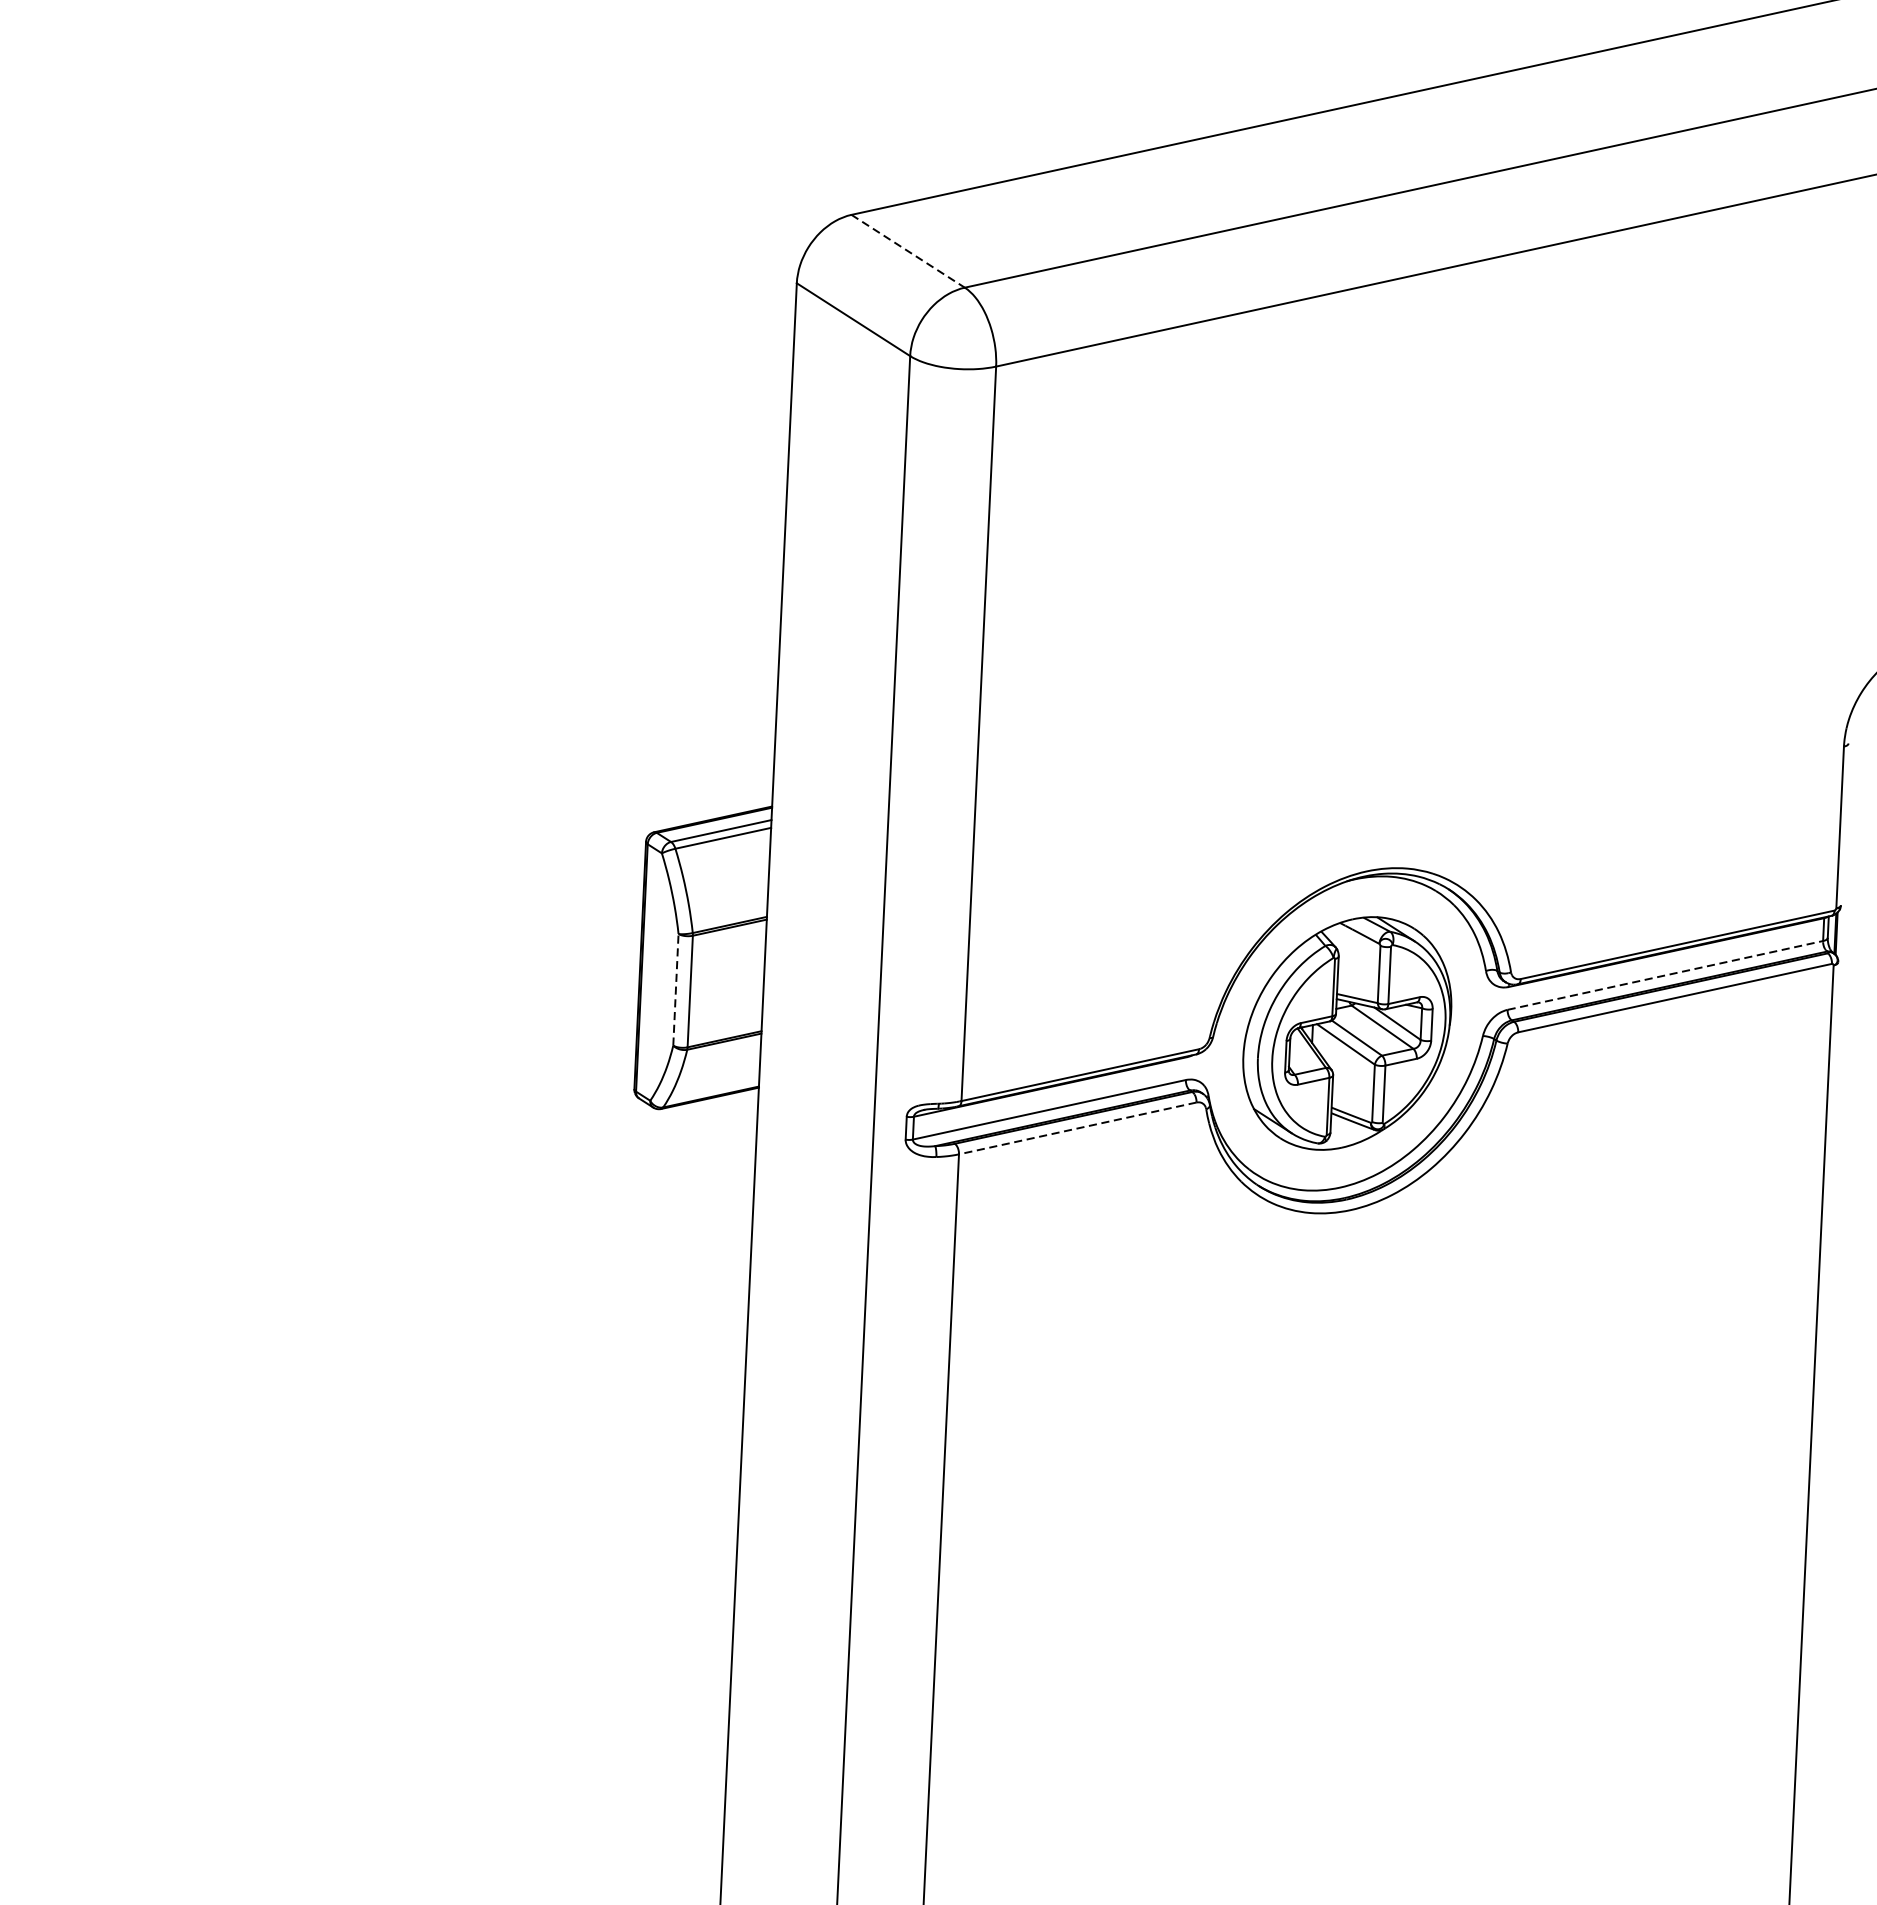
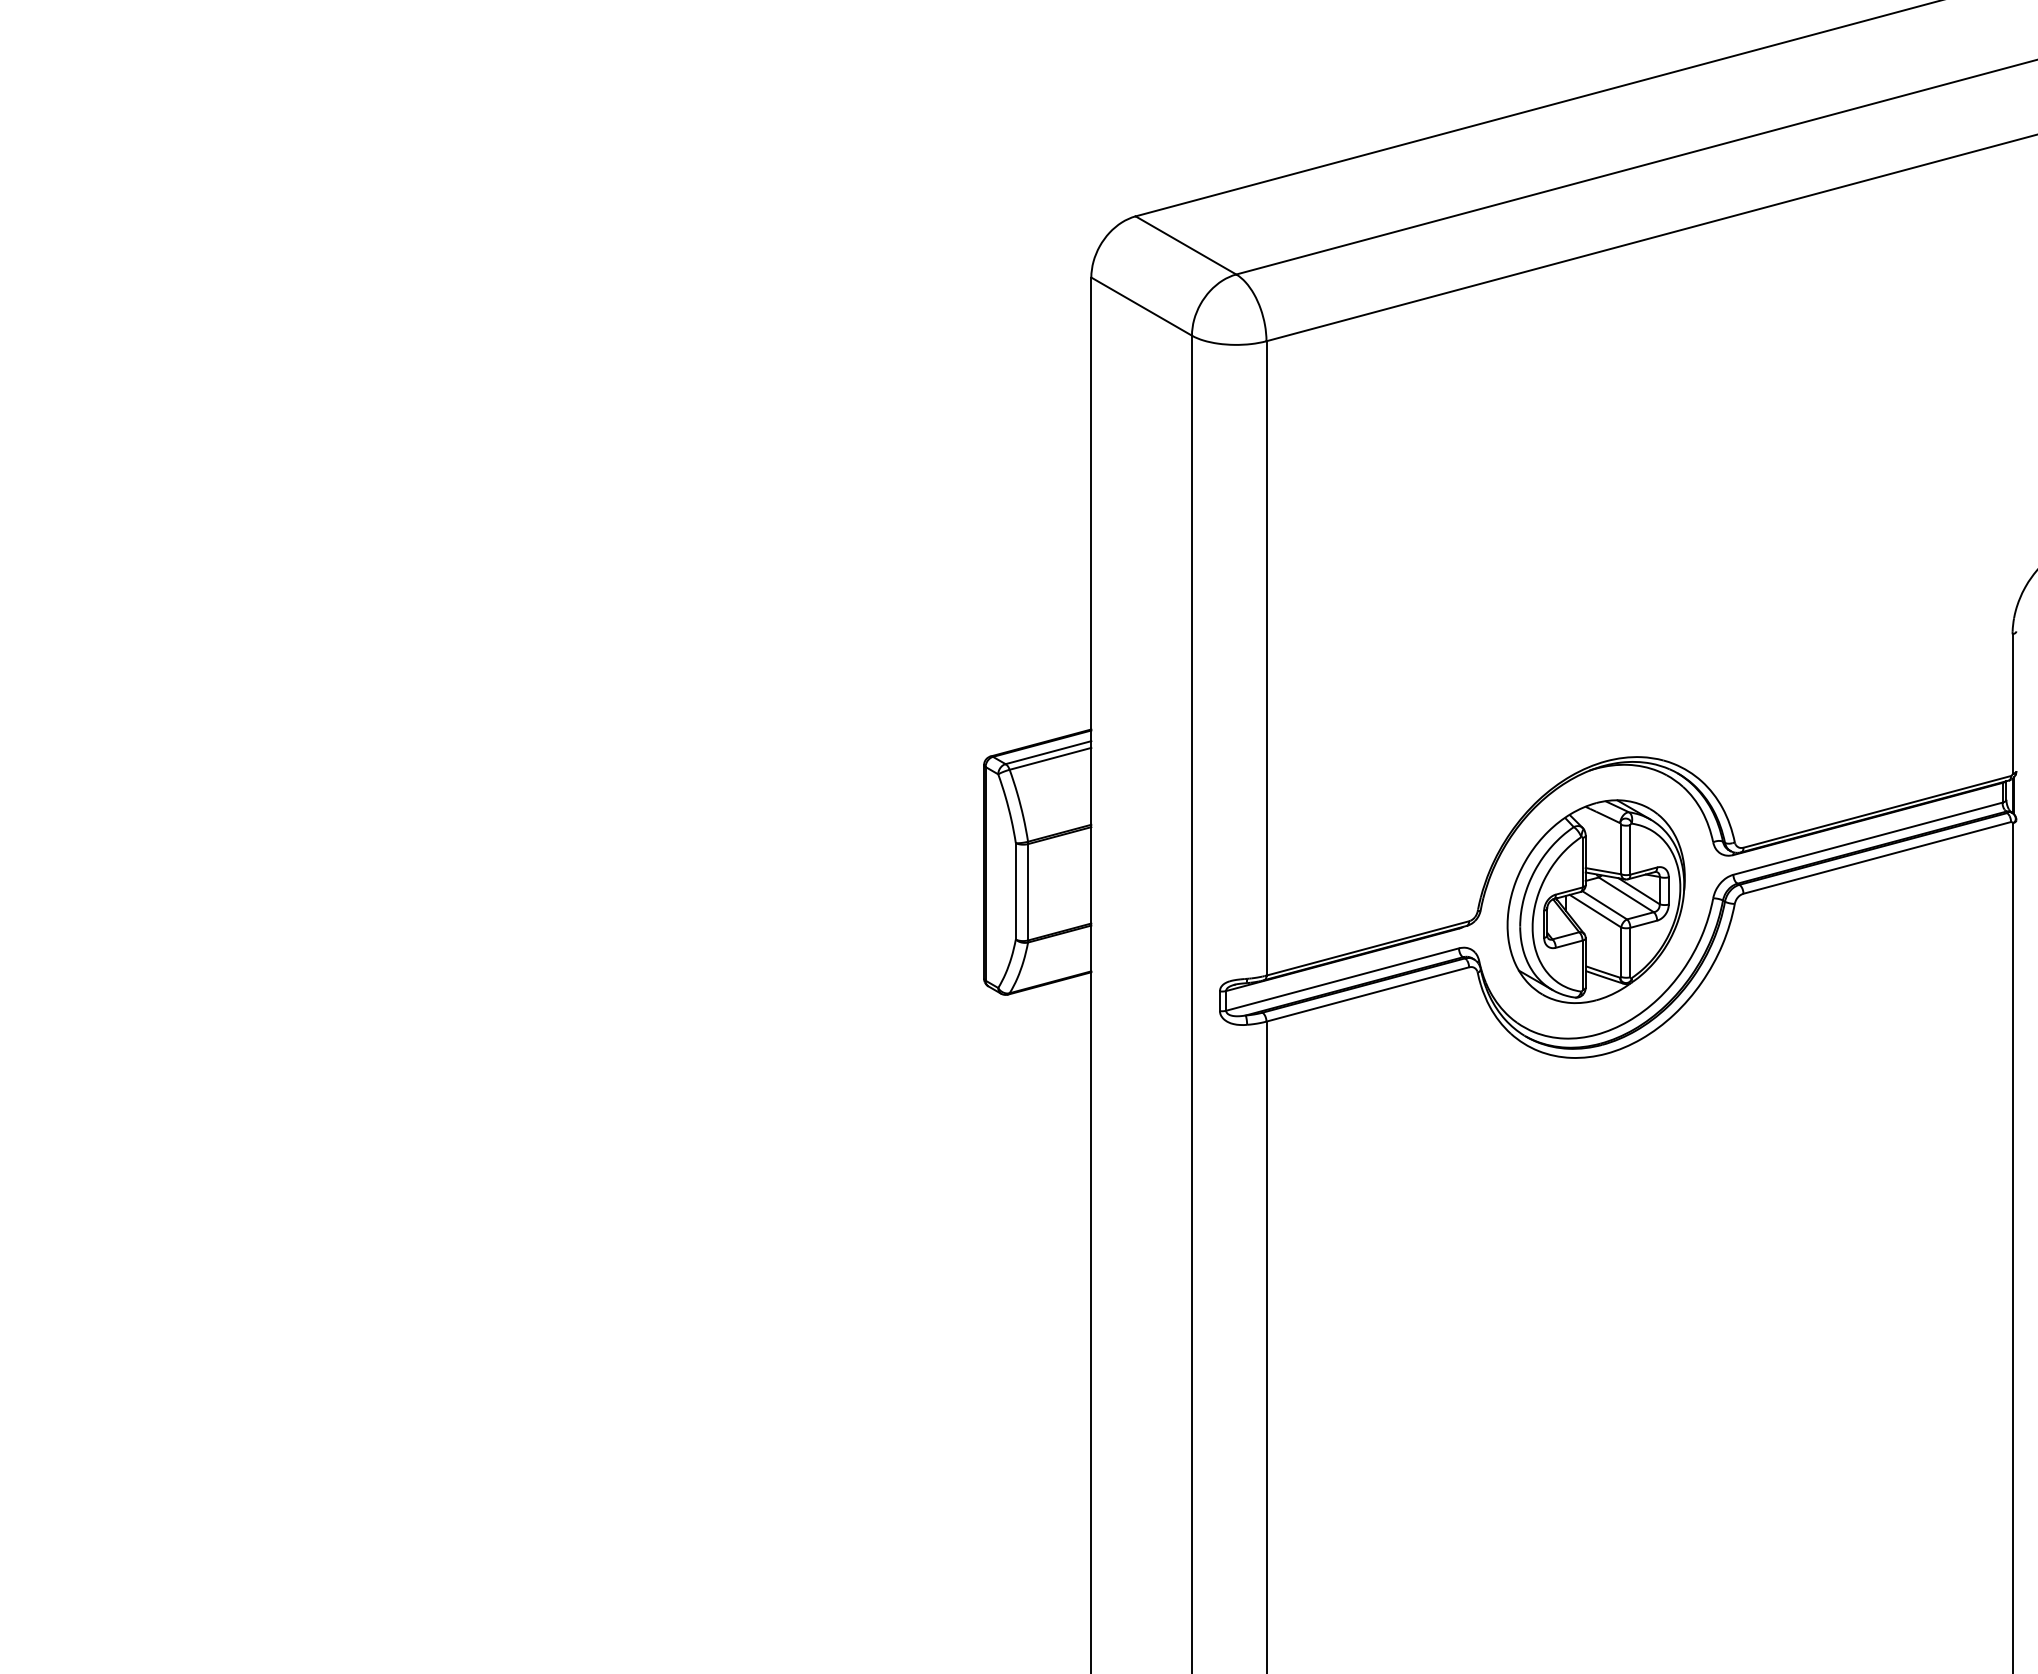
line: (908, 251) -> (1186, 245), dashed -> solid
line: (1666, 975) -> (1868, 838), dashed -> solid
line: (675, 988) -> (1015, 890), dashed -> solid
line: (1077, 1128) -> (1367, 994), dashed -> solid

